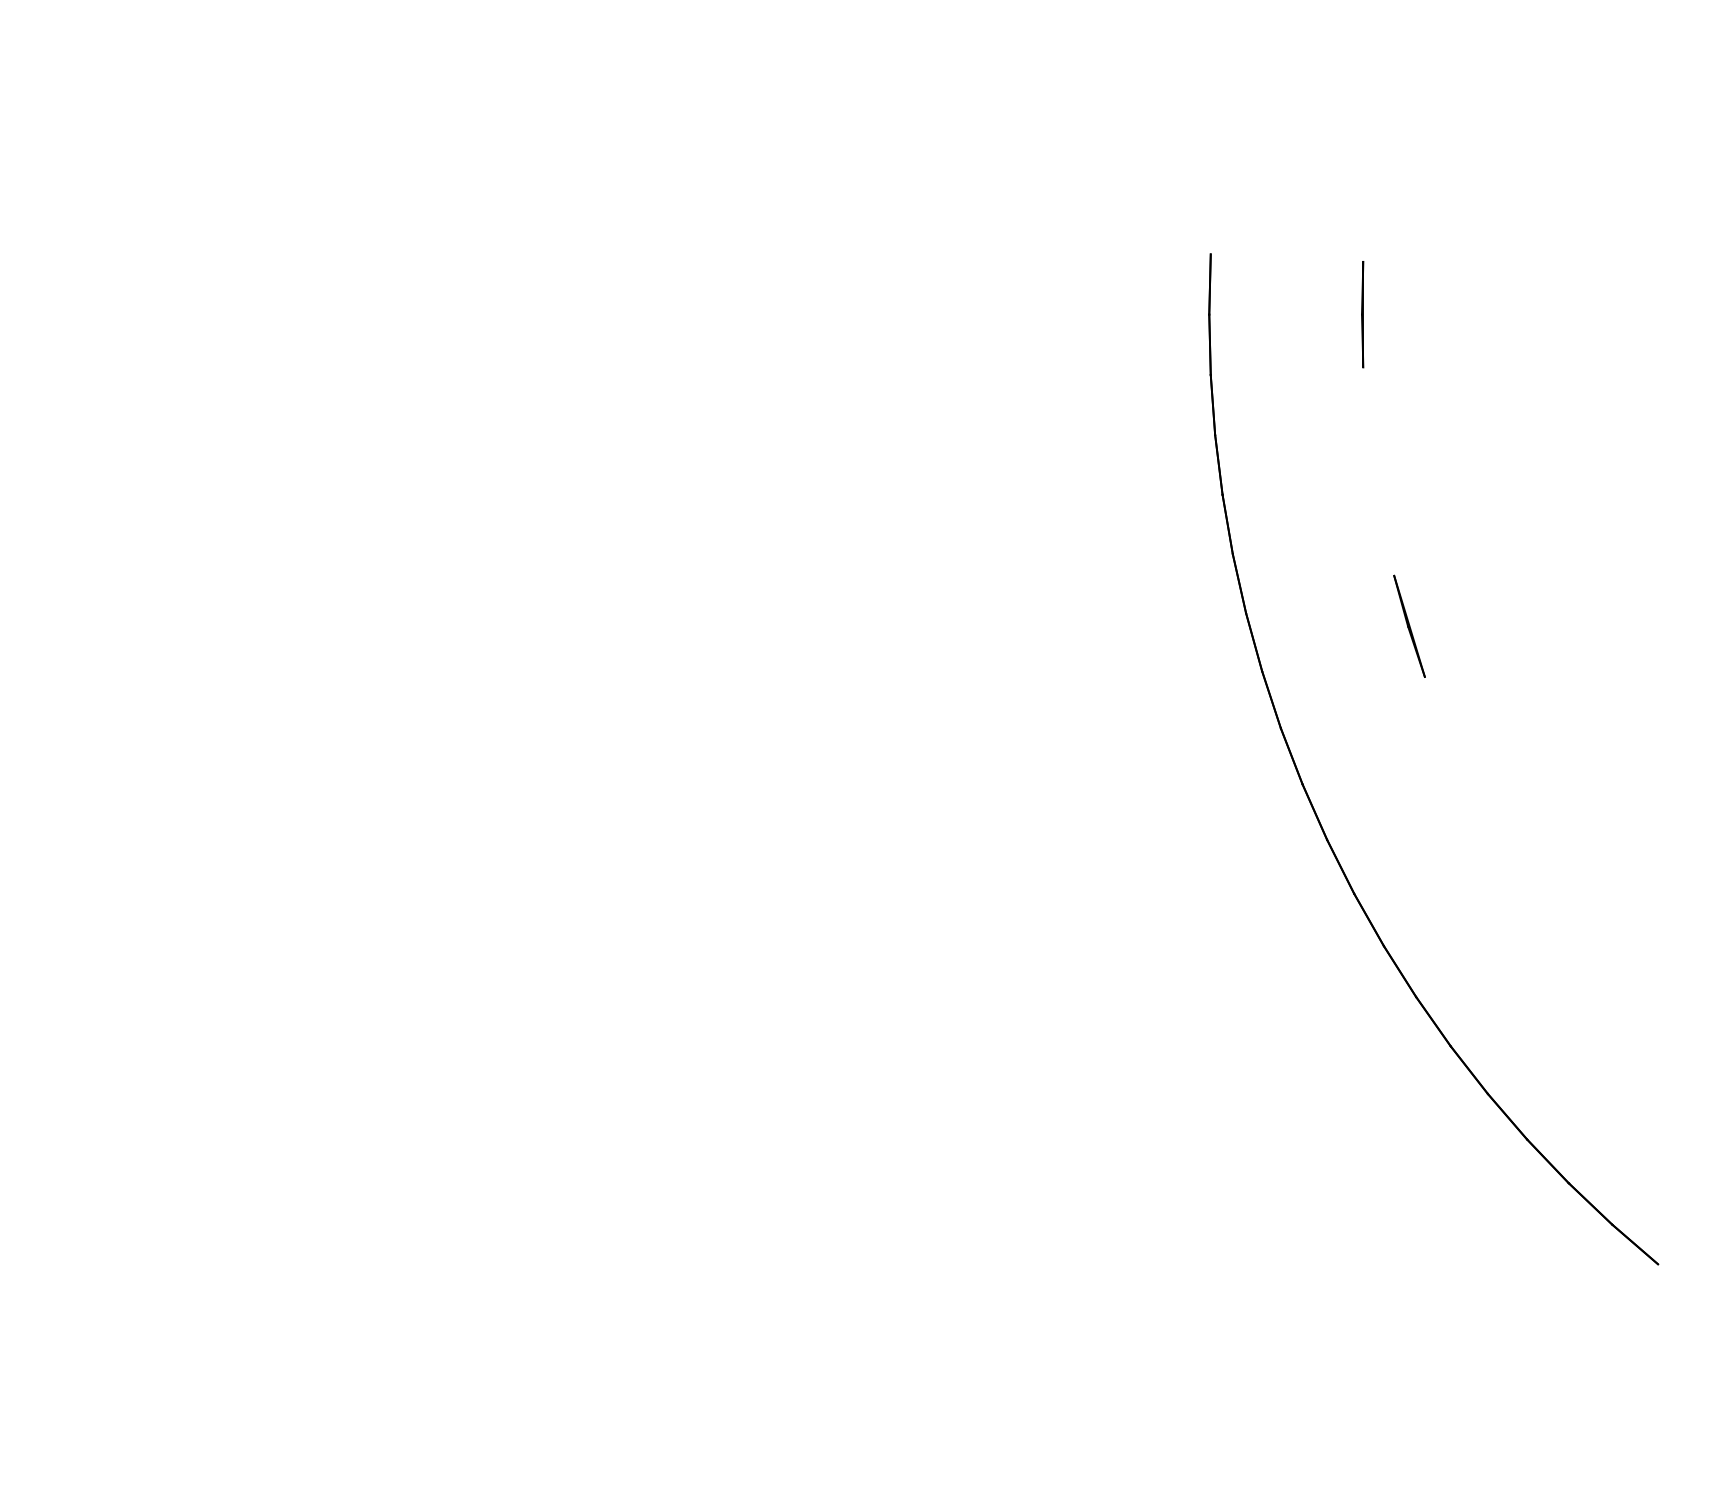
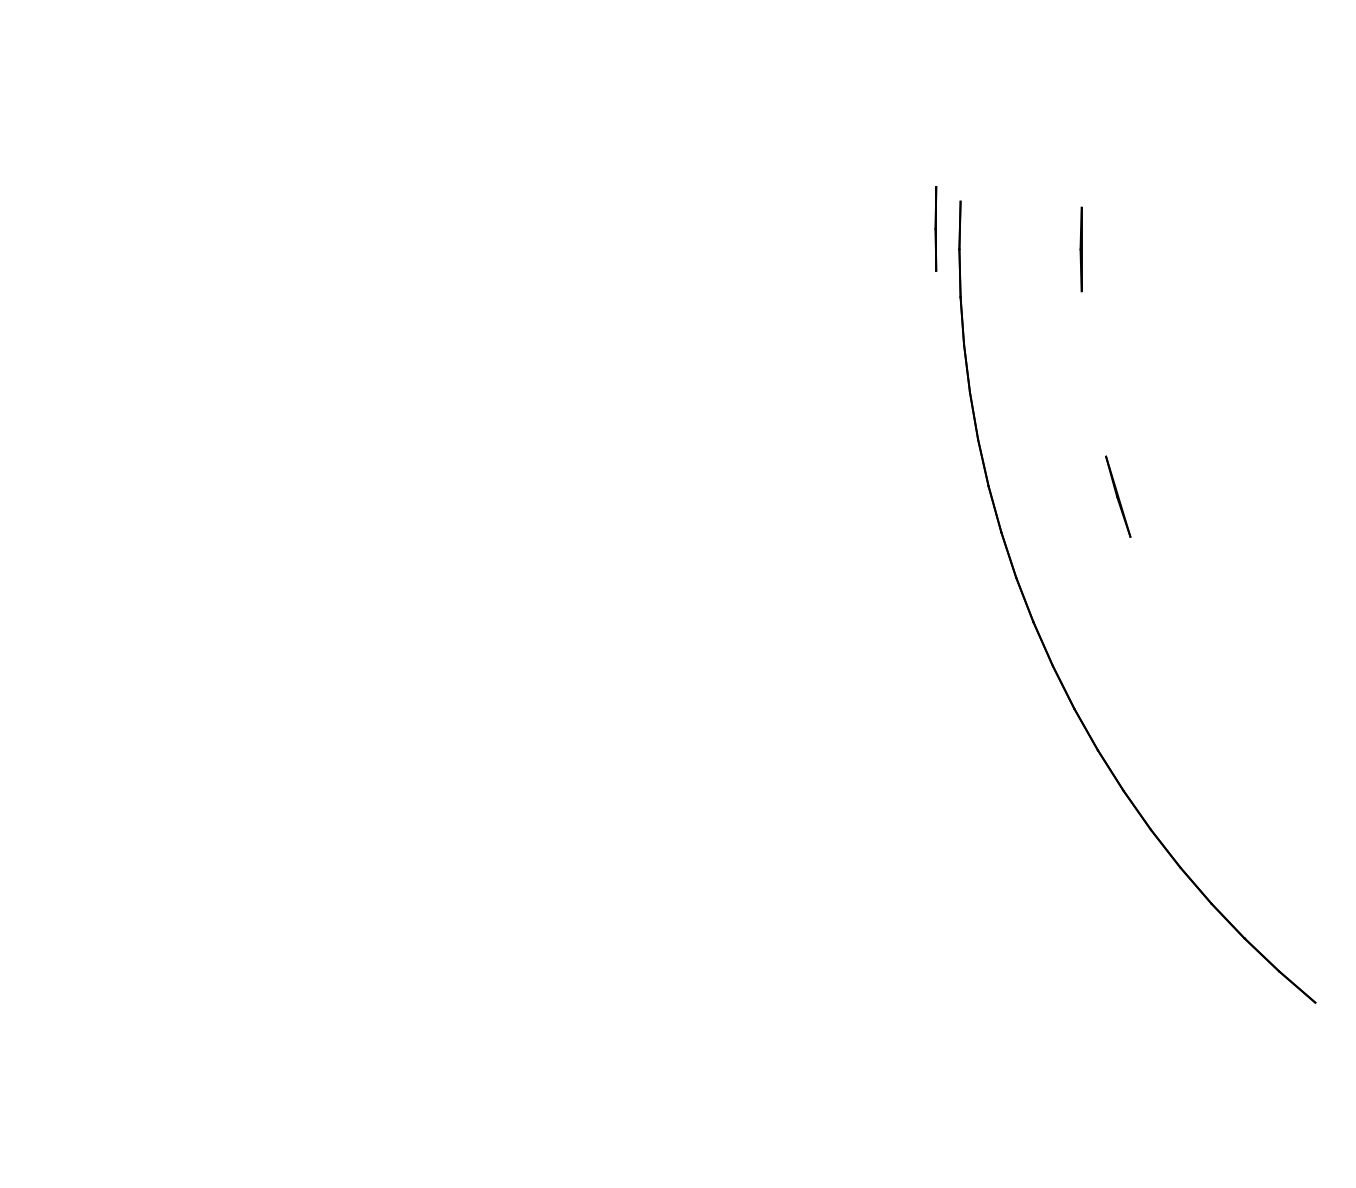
line: (1179, 288) -> (935, 228), added

